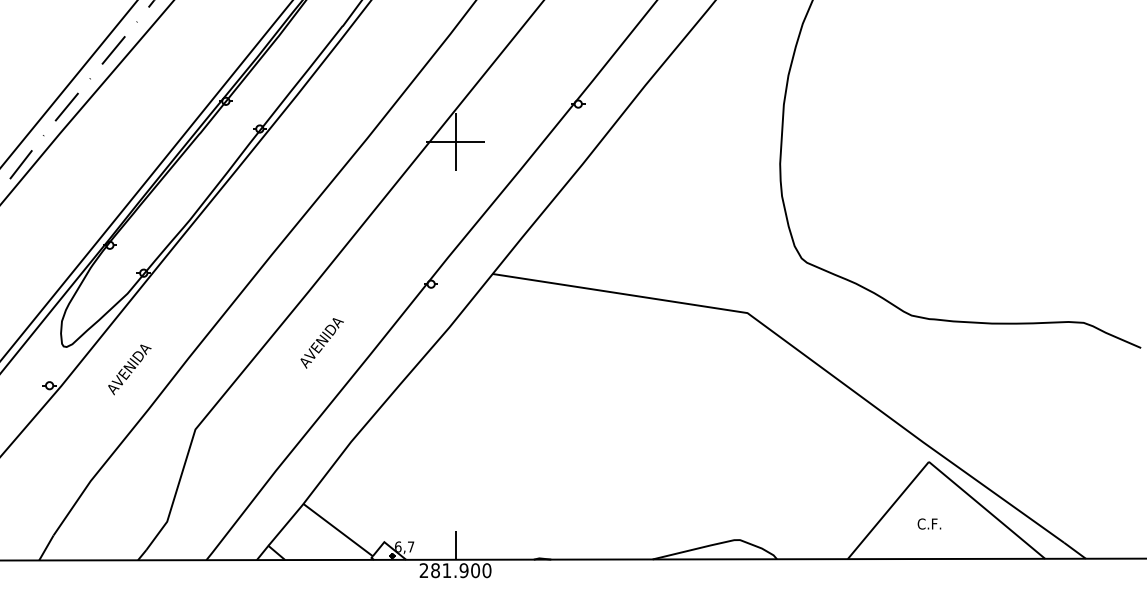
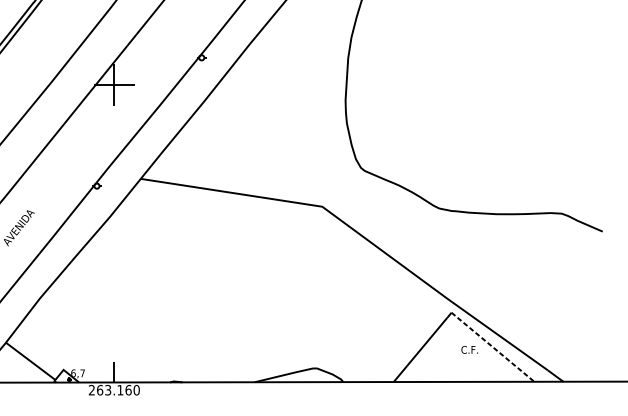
line: (987, 510) -> (493, 347), solid -> dashed
text: (929, 523) -> (469, 349), moved
text: (455, 570) -> (114, 390), 281.900 -> 263.160

